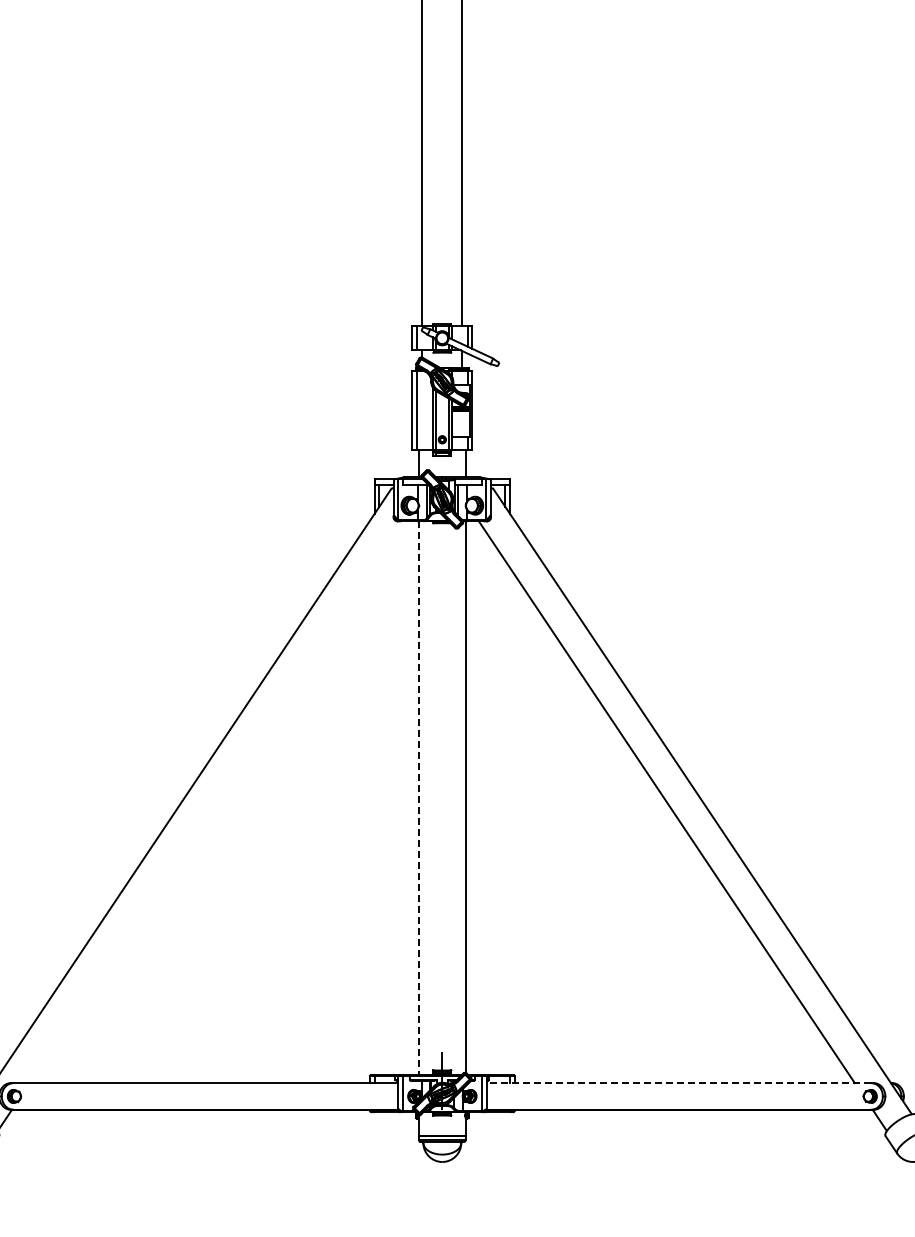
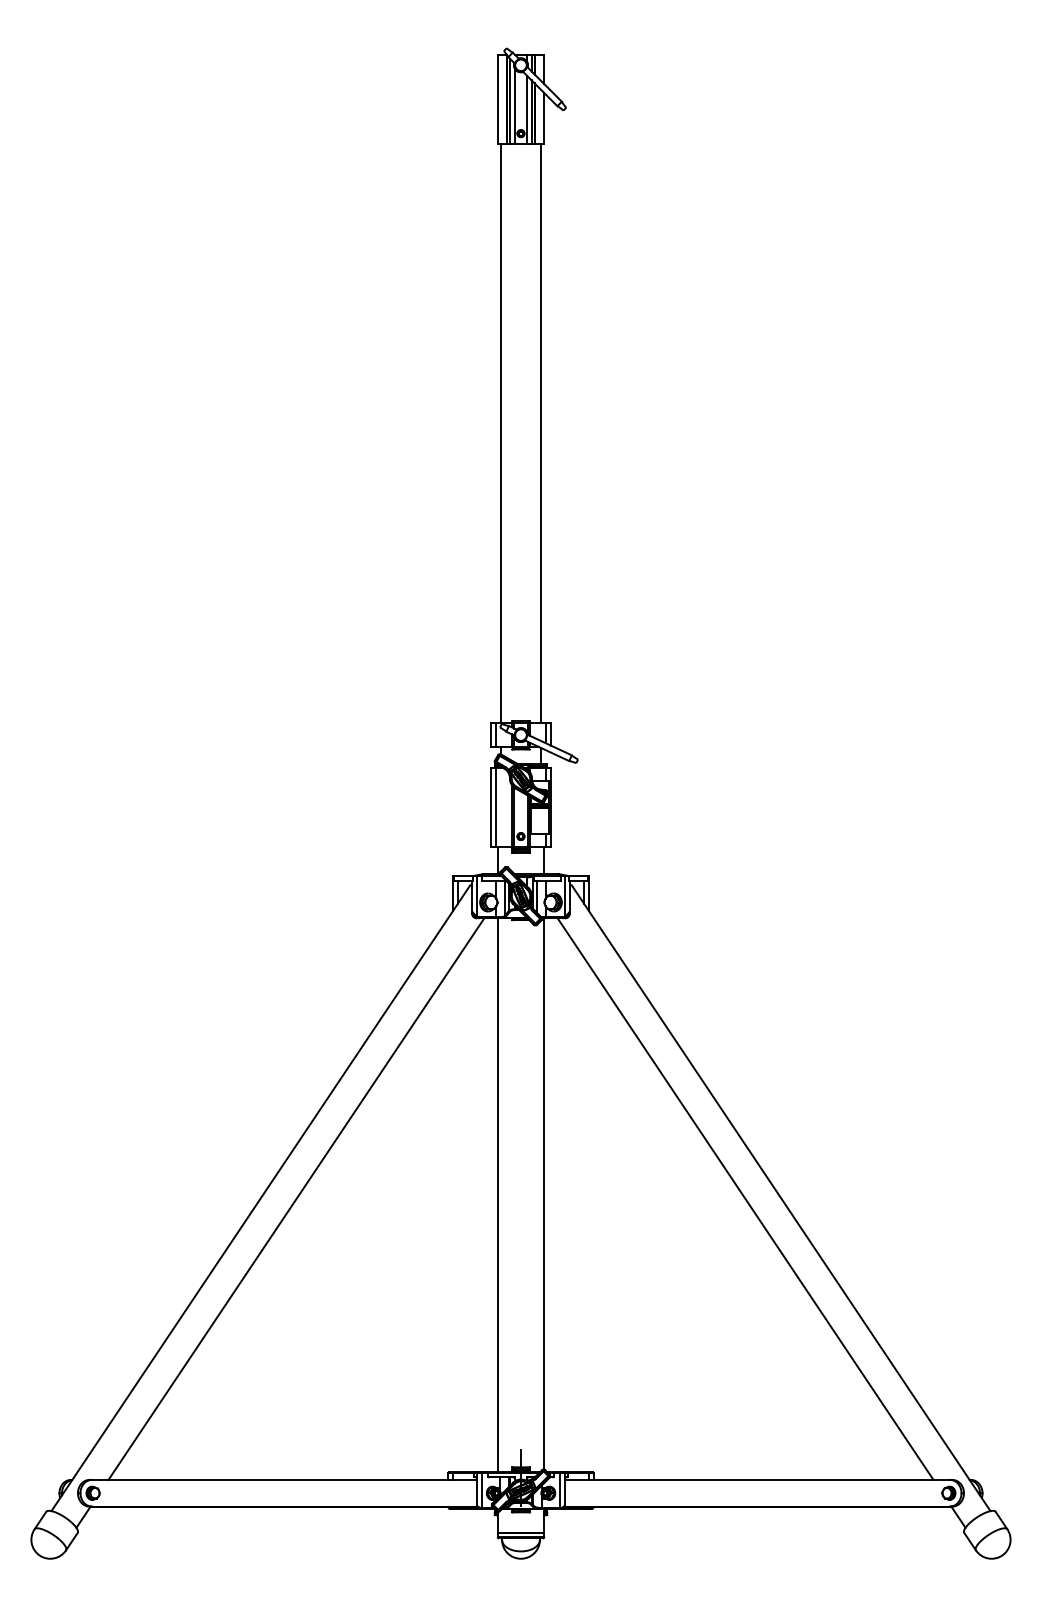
line: (418, 798) -> (497, 1195), dashed -> solid
line: (217, 801) -> (296, 1198), added
line: (678, 1082) -> (757, 1479), dashed -> solid

